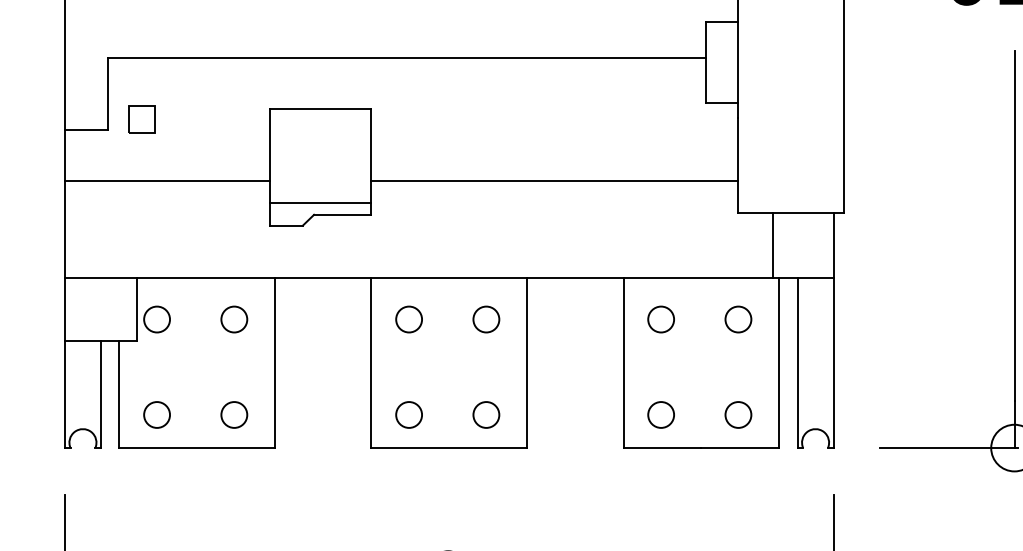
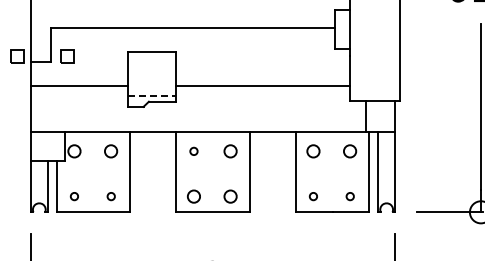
part: (36, 119) -> (17, 56), added
line: (319, 203) -> (151, 96), solid -> dashed
circle: (408, 319) -> (193, 151), size x0.6
circle: (157, 414) -> (74, 196), size x0.6
circle: (235, 414) -> (111, 196), size x0.6
circle: (661, 414) -> (313, 196), size x0.6
circle: (739, 414) -> (350, 196), size x0.6

